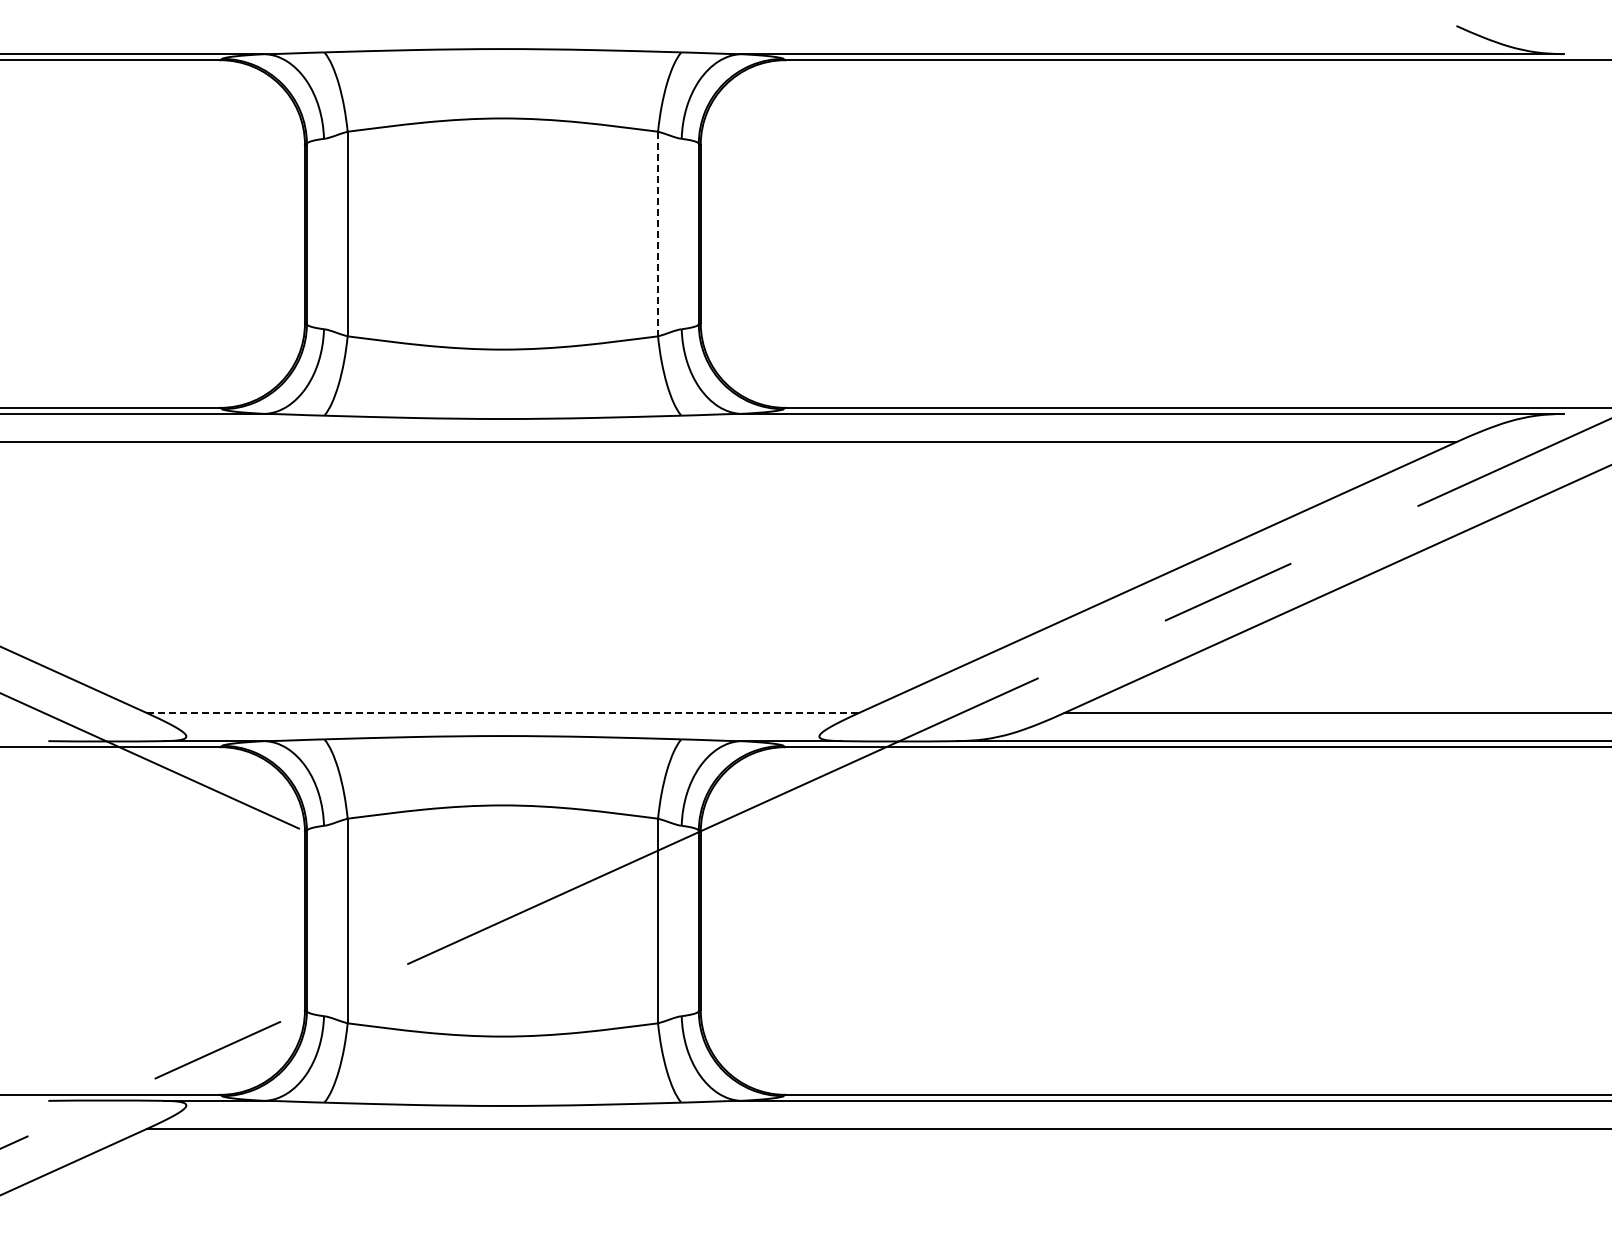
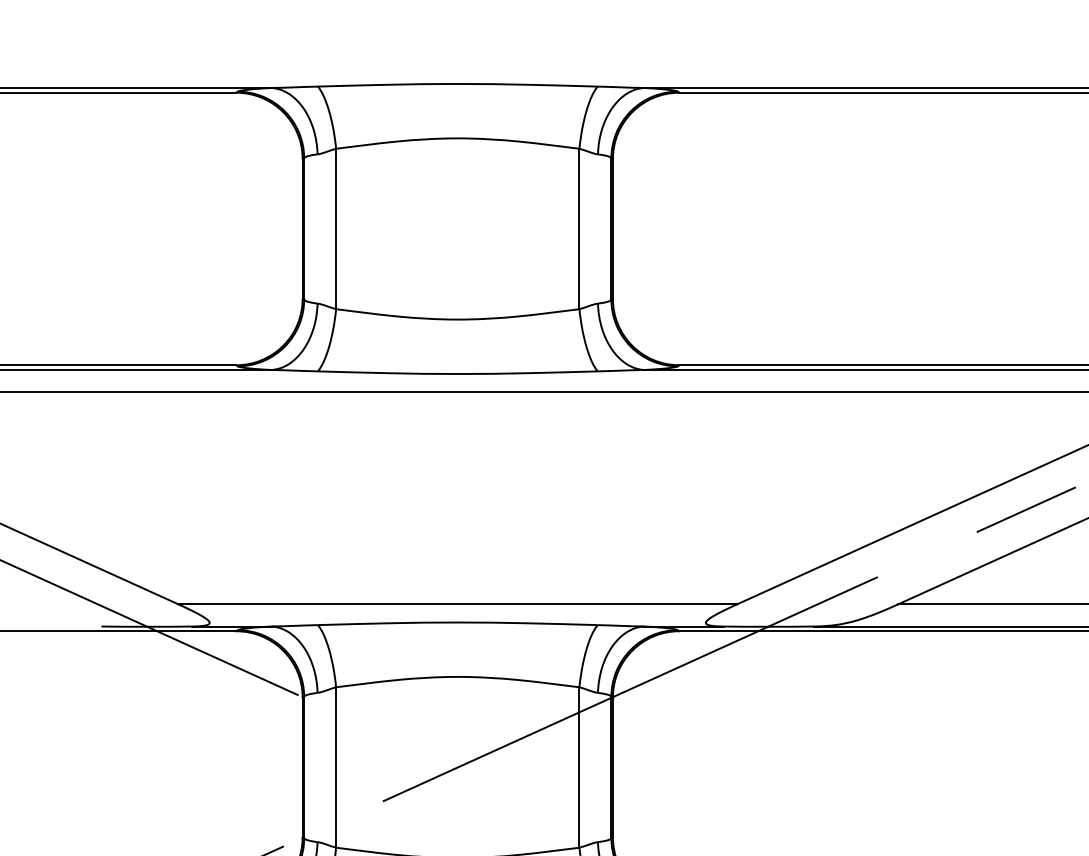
line: (658, 234) -> (579, 229), dashed -> solid
line: (503, 712) -> (458, 604), dashed -> solid

